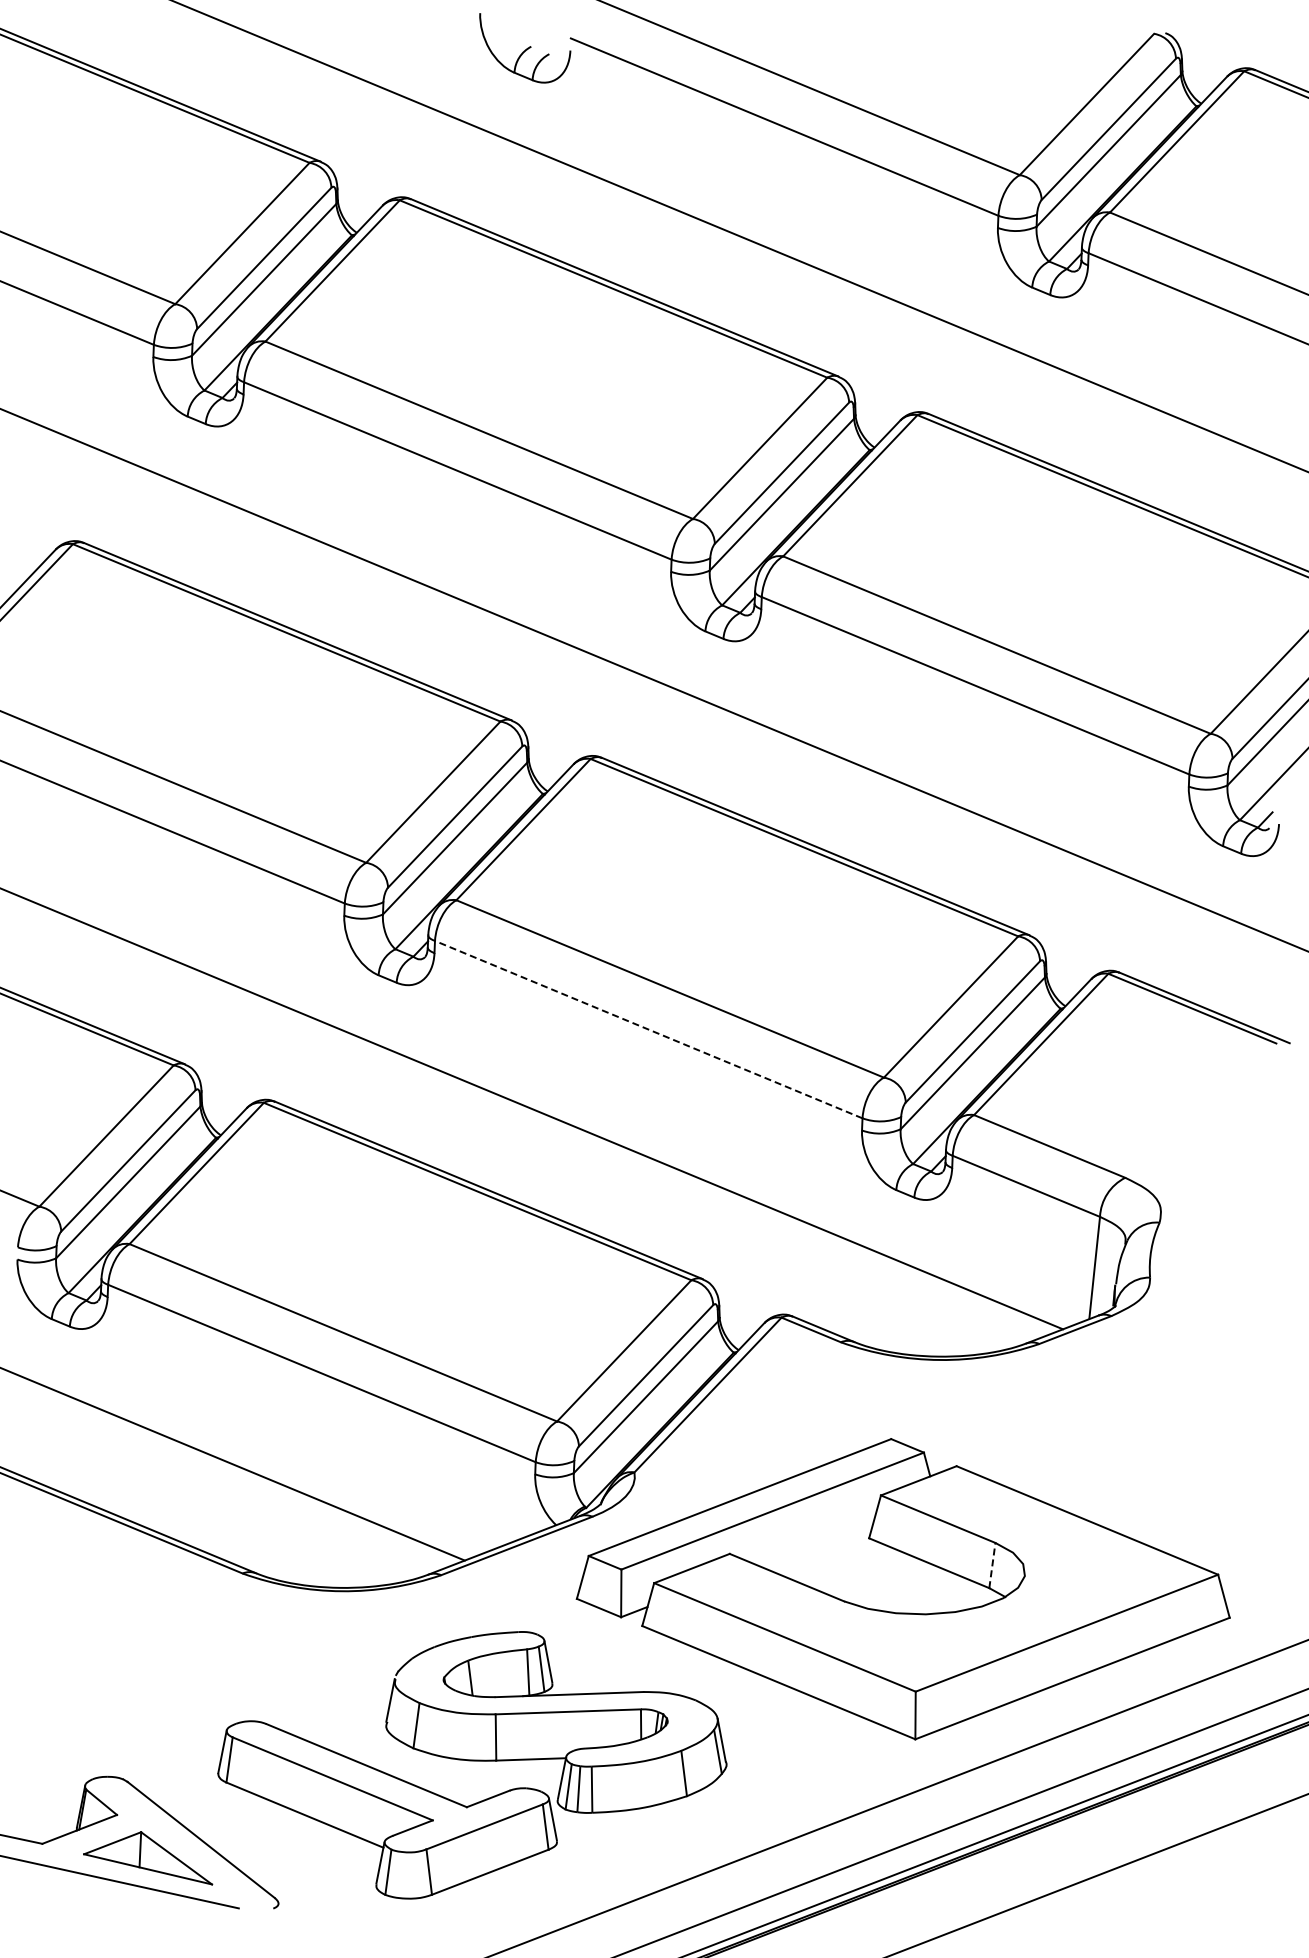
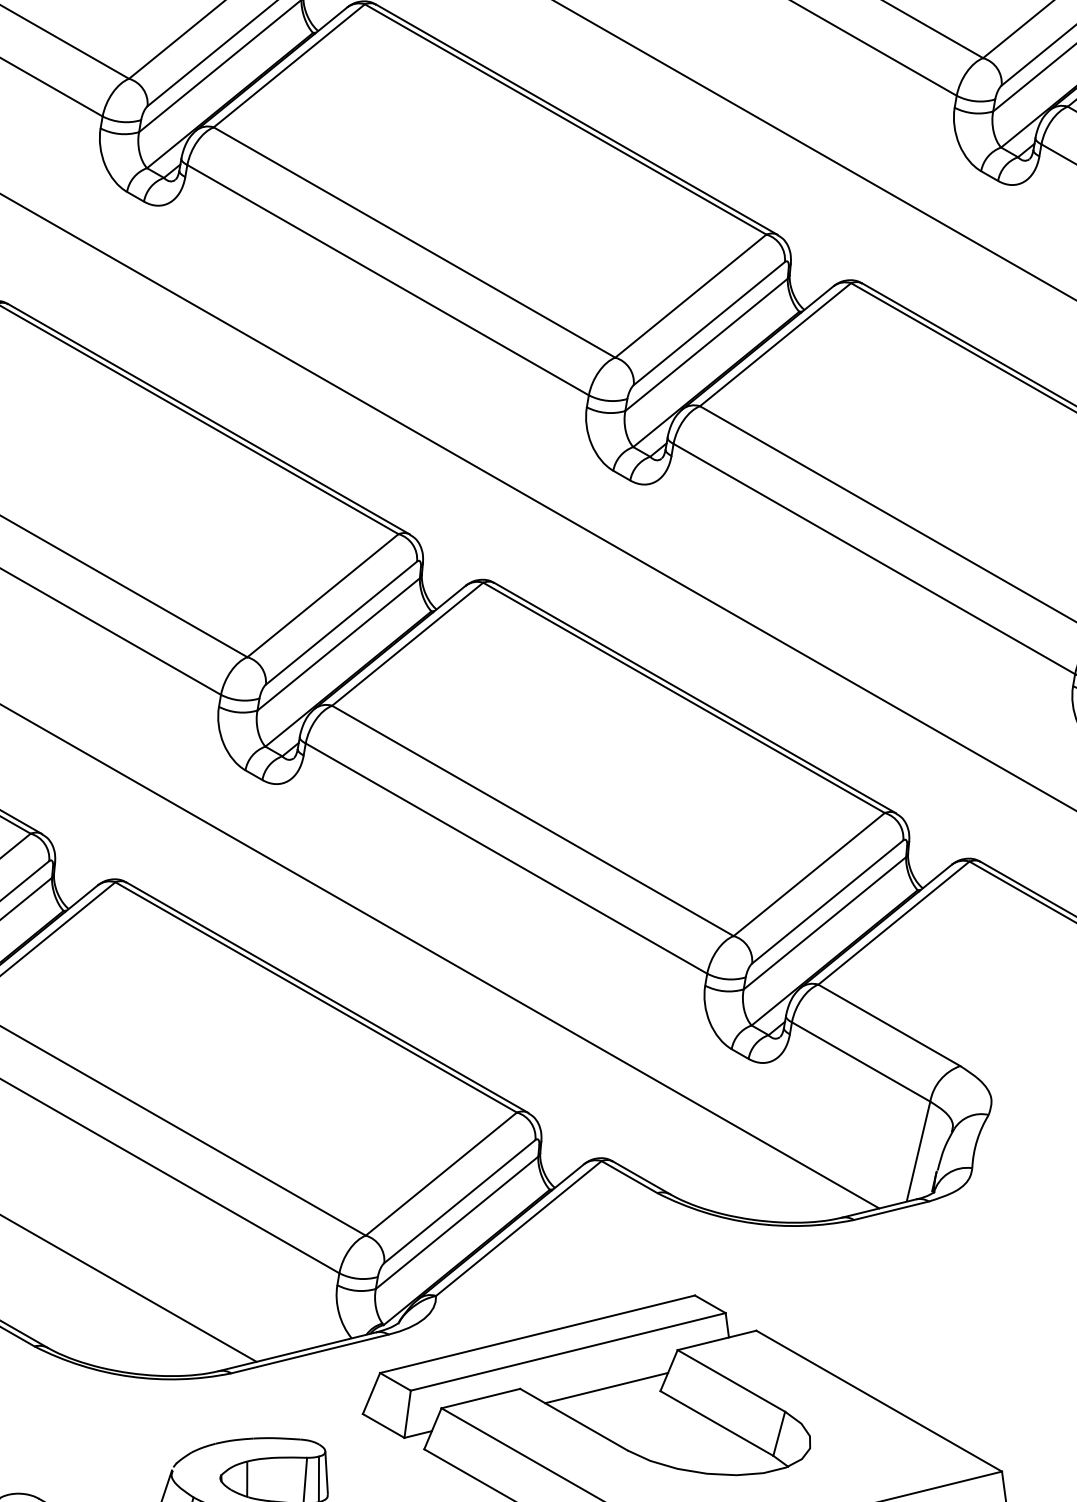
line: (648, 1029) -> (506, 858), dashed -> solid
line: (815, 1541) -> (606, 1387), added
line: (992, 1565) -> (779, 1433), dashed -> solid

